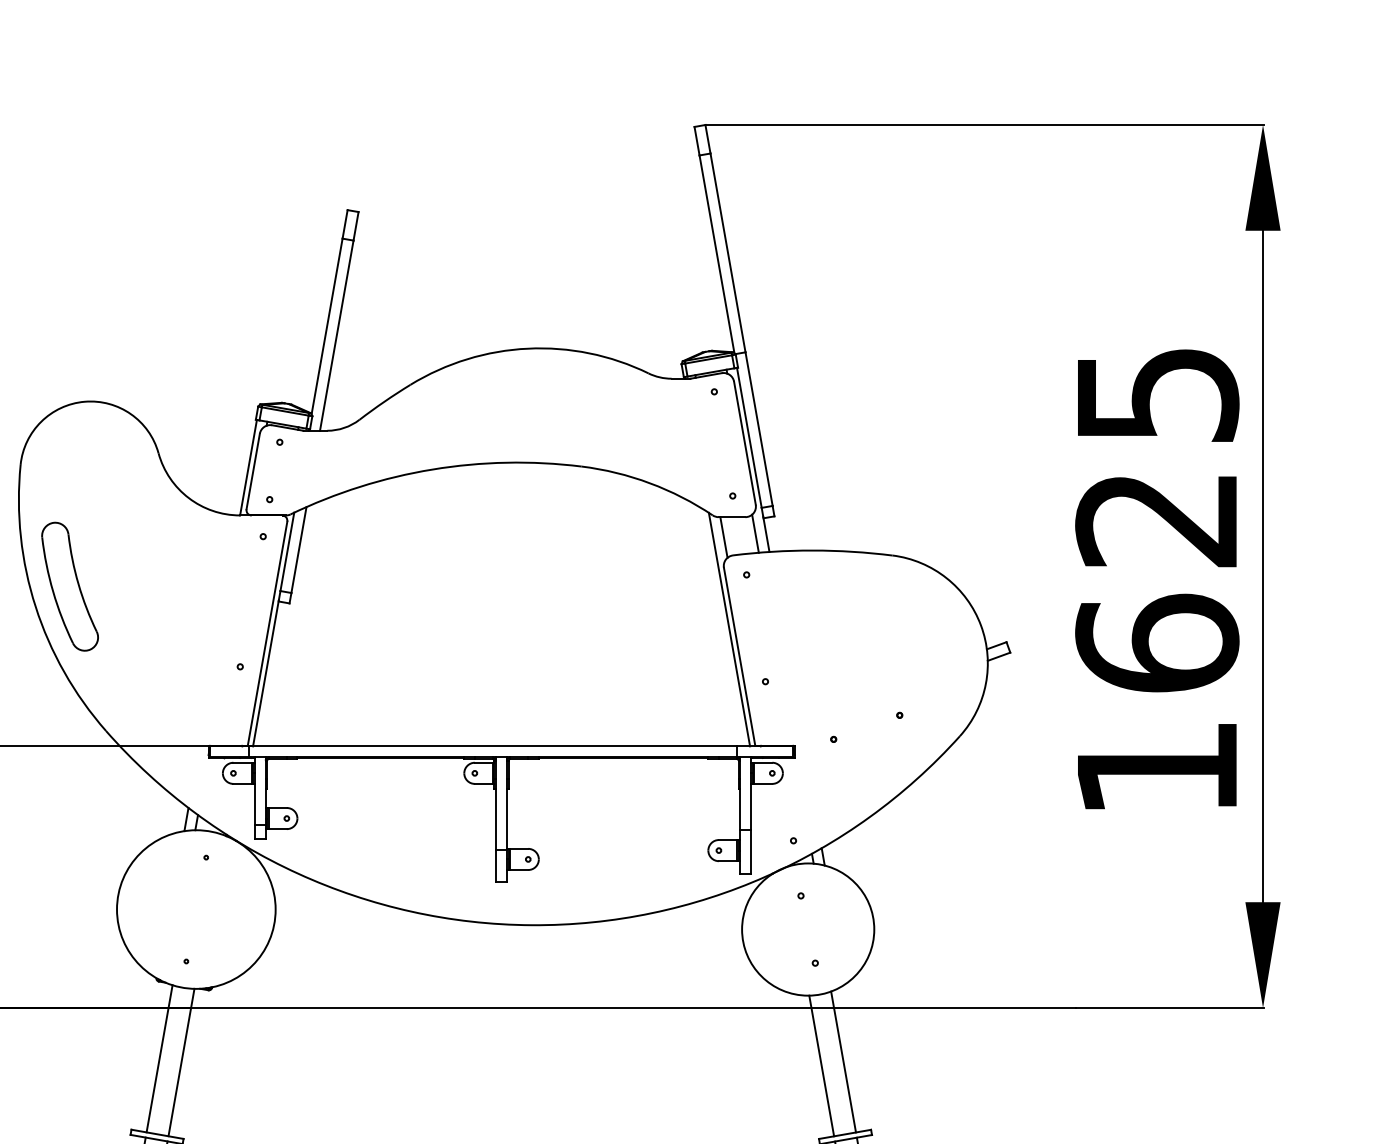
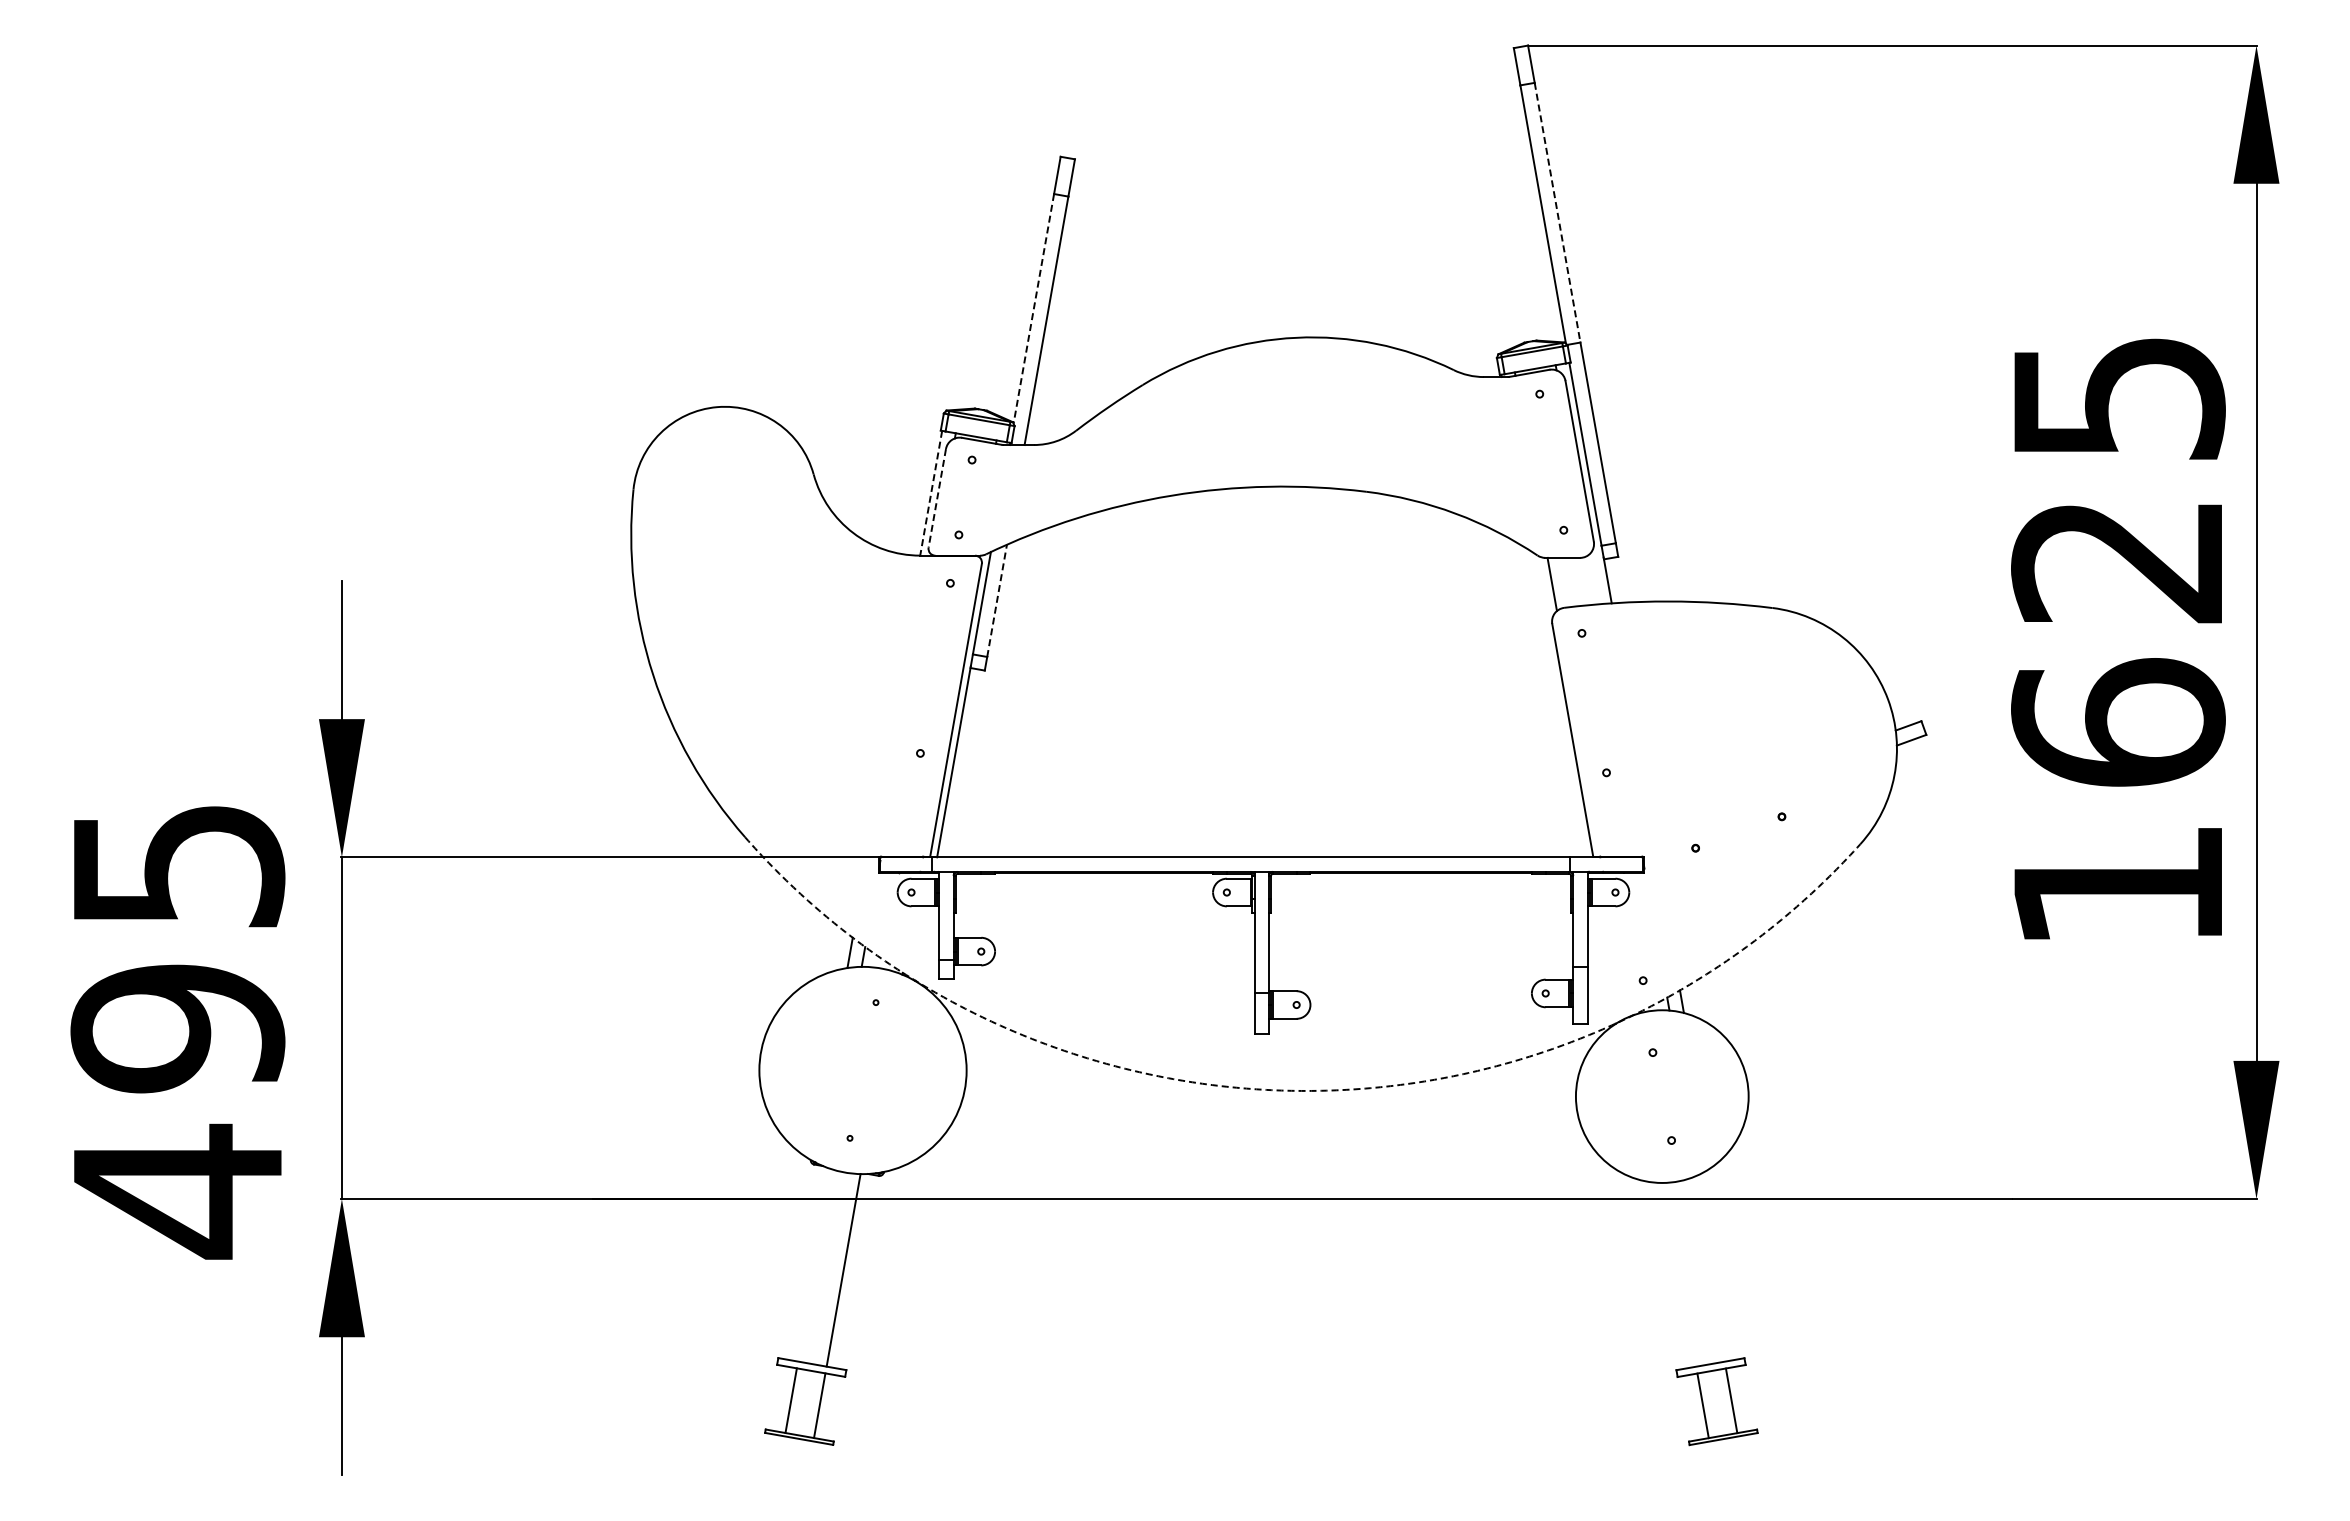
line: (727, 252) -> (1557, 212), solid -> dashed
line: (326, 326) -> (1033, 308), solid -> dashed
line: (248, 467) -> (931, 493), solid -> dashed
line: (253, 471) -> (937, 498), solid -> dashed
line: (755, 533) -> (1593, 579), removed
line: (299, 549) -> (997, 600), solid -> dashed
part: (69, 586) -> (697, 648), removed
line: (729, 629) -> (1559, 704), removed
arc: (531, 924) -> (1301, 1090), solid -> dashed
line: (159, 1058) -> (815, 1265), removed
line: (843, 1061) -> (1708, 1269), removed
line: (821, 1065) -> (1679, 1274), removed

